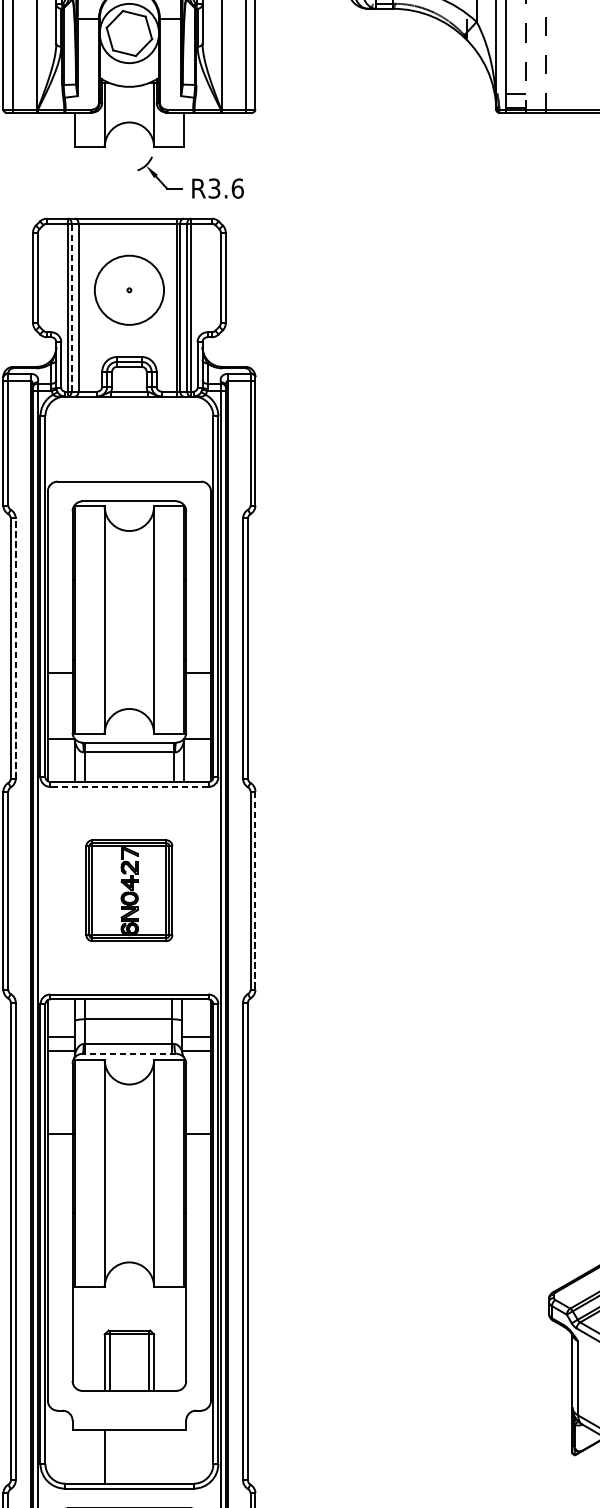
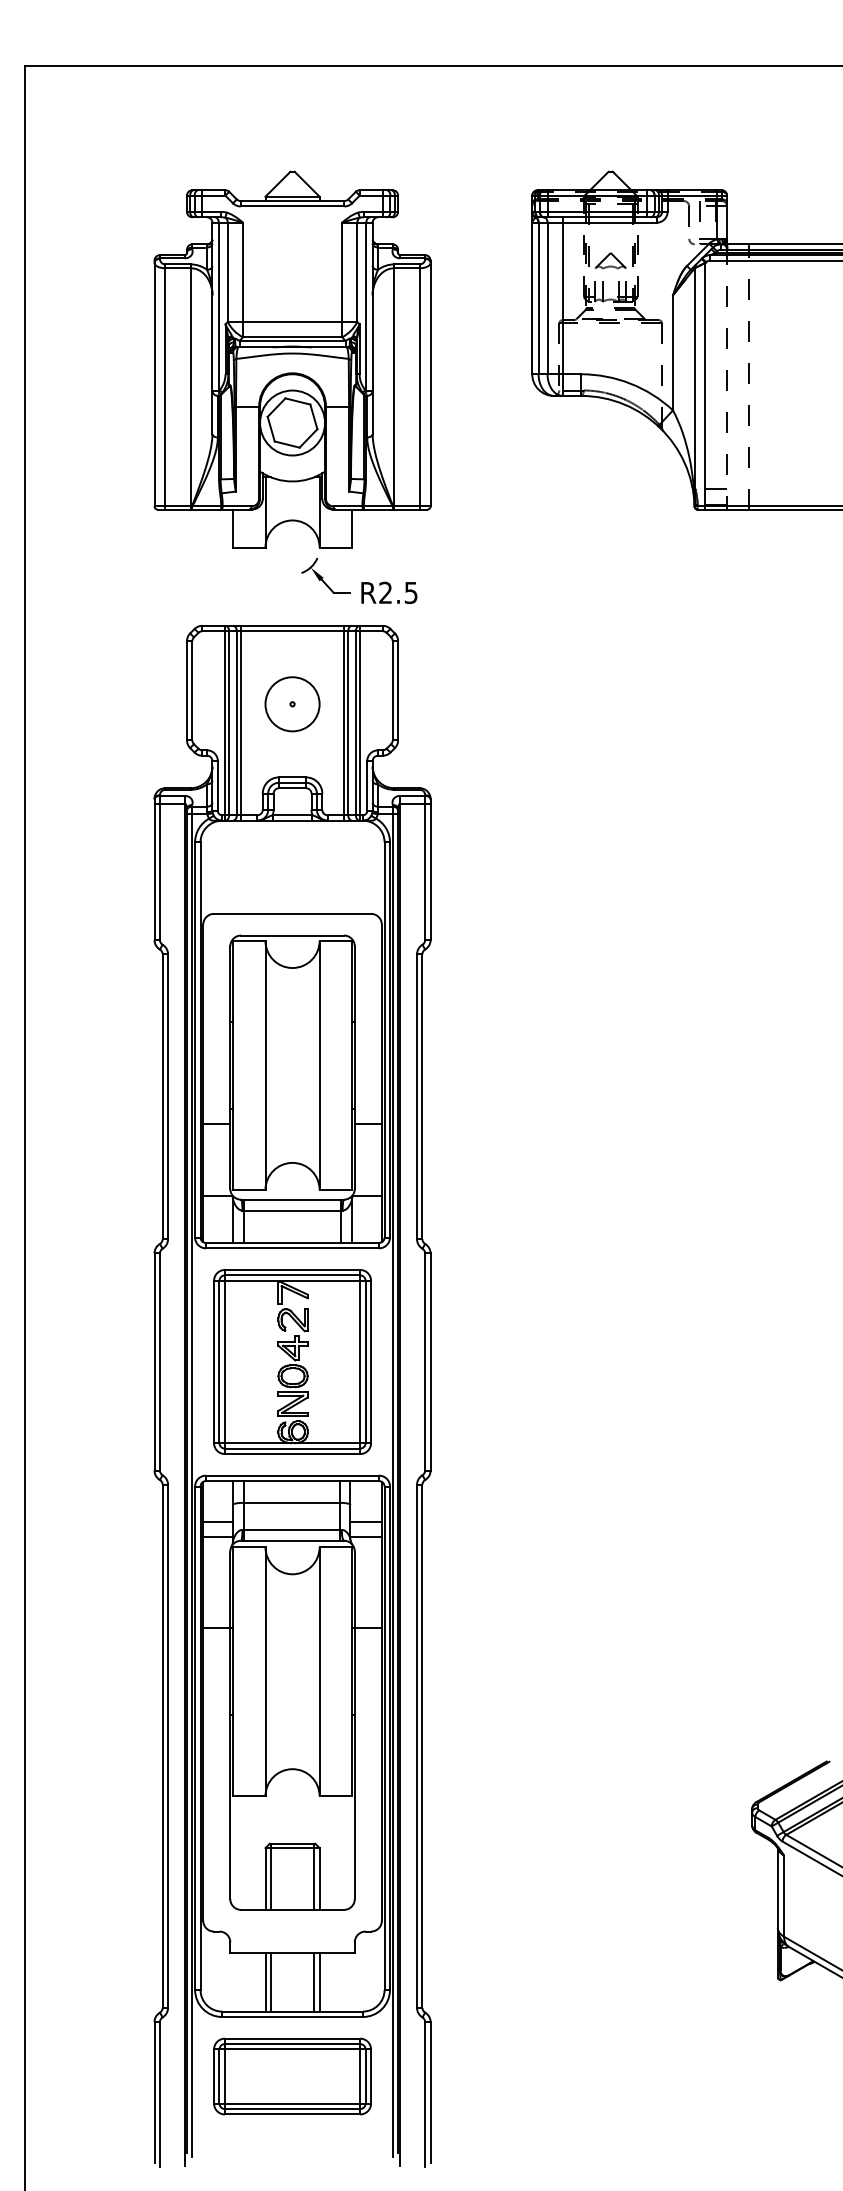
text: (226, 188) -> (398, 592), R3.6 -> R2.5
circle: (129, 290) -> (292, 704), size x0.71
line: (71, 306) -> (229, 722), dashed -> solid
line: (81, 306) -> (240, 722), added
line: (16, 648) -> (168, 1096), dashed -> solid
line: (129, 787) -> (292, 1248), dashed -> solid
part: (129, 890) -> (292, 1361), size x1.67
line: (255, 891) -> (430, 1362), dashed -> solid
line: (129, 1053) -> (292, 1540), dashed -> solid
line: (109, 1457) -> (270, 1982), added
line: (149, 1457) -> (314, 1982), added
line: (154, 1457) -> (319, 1982), added

